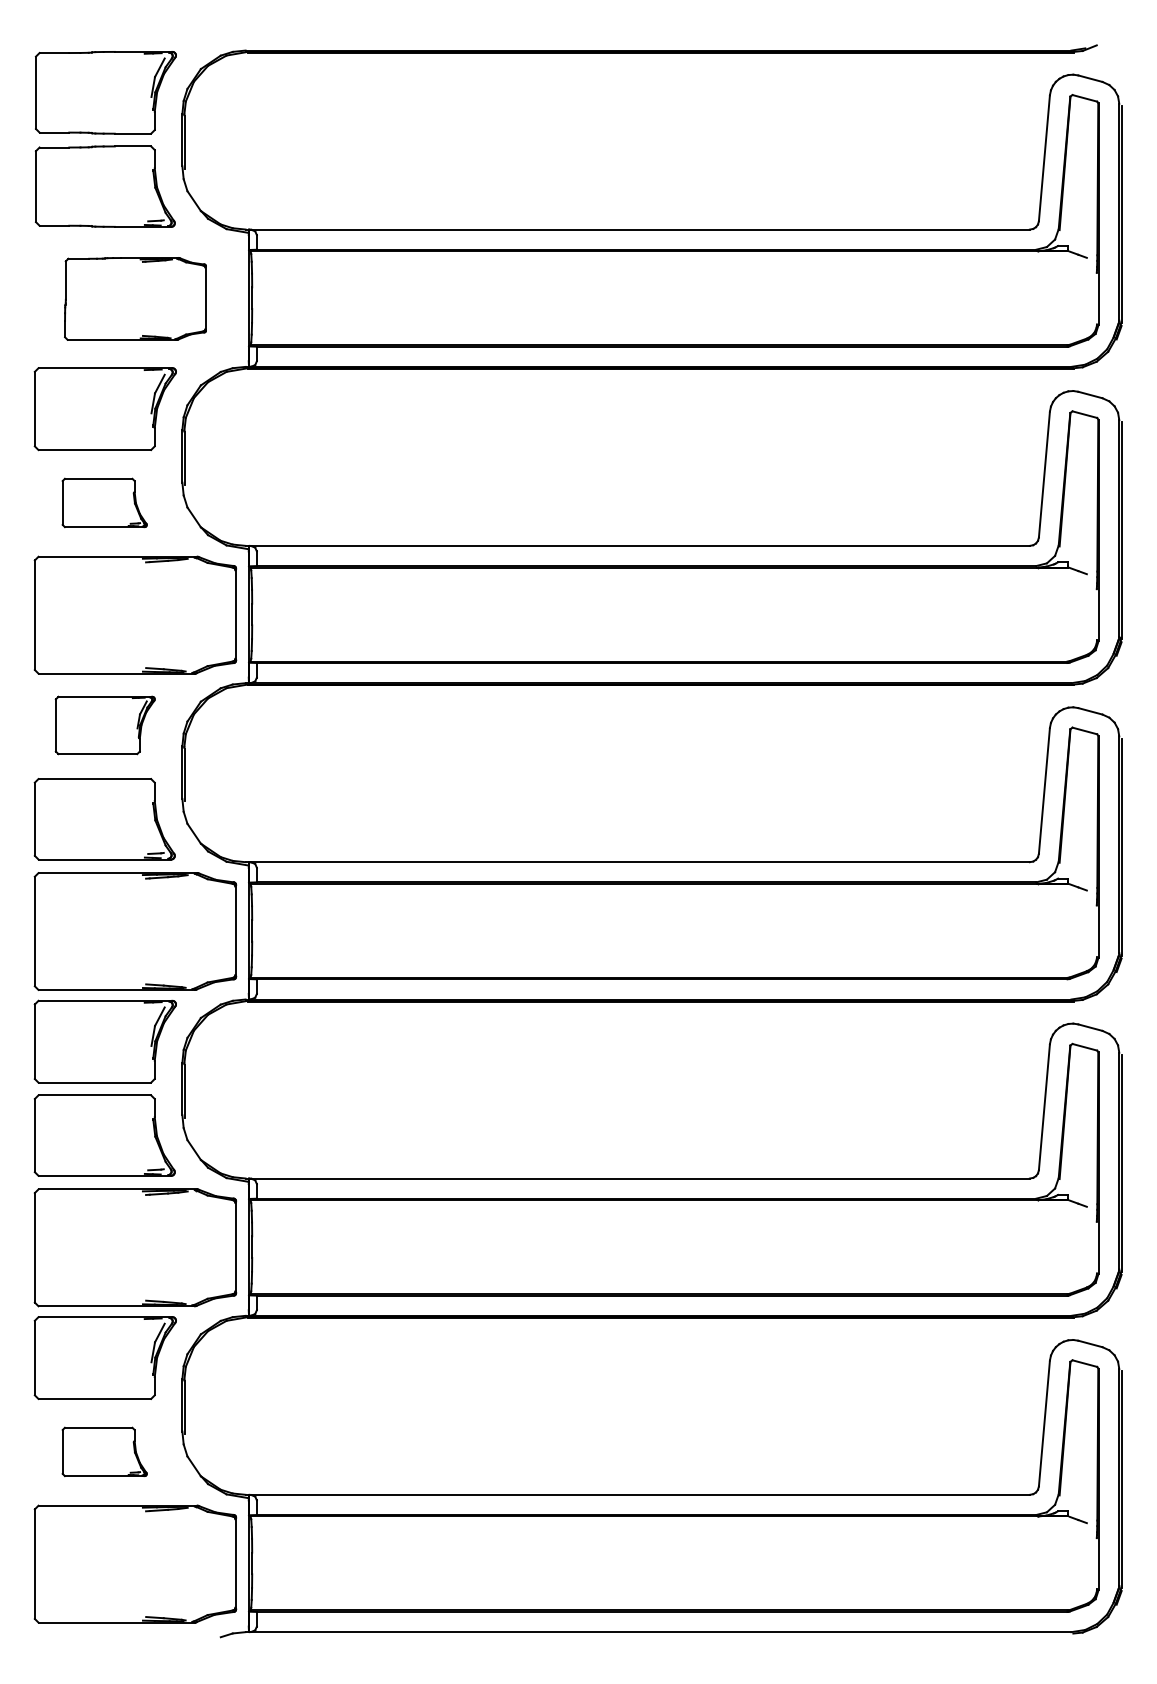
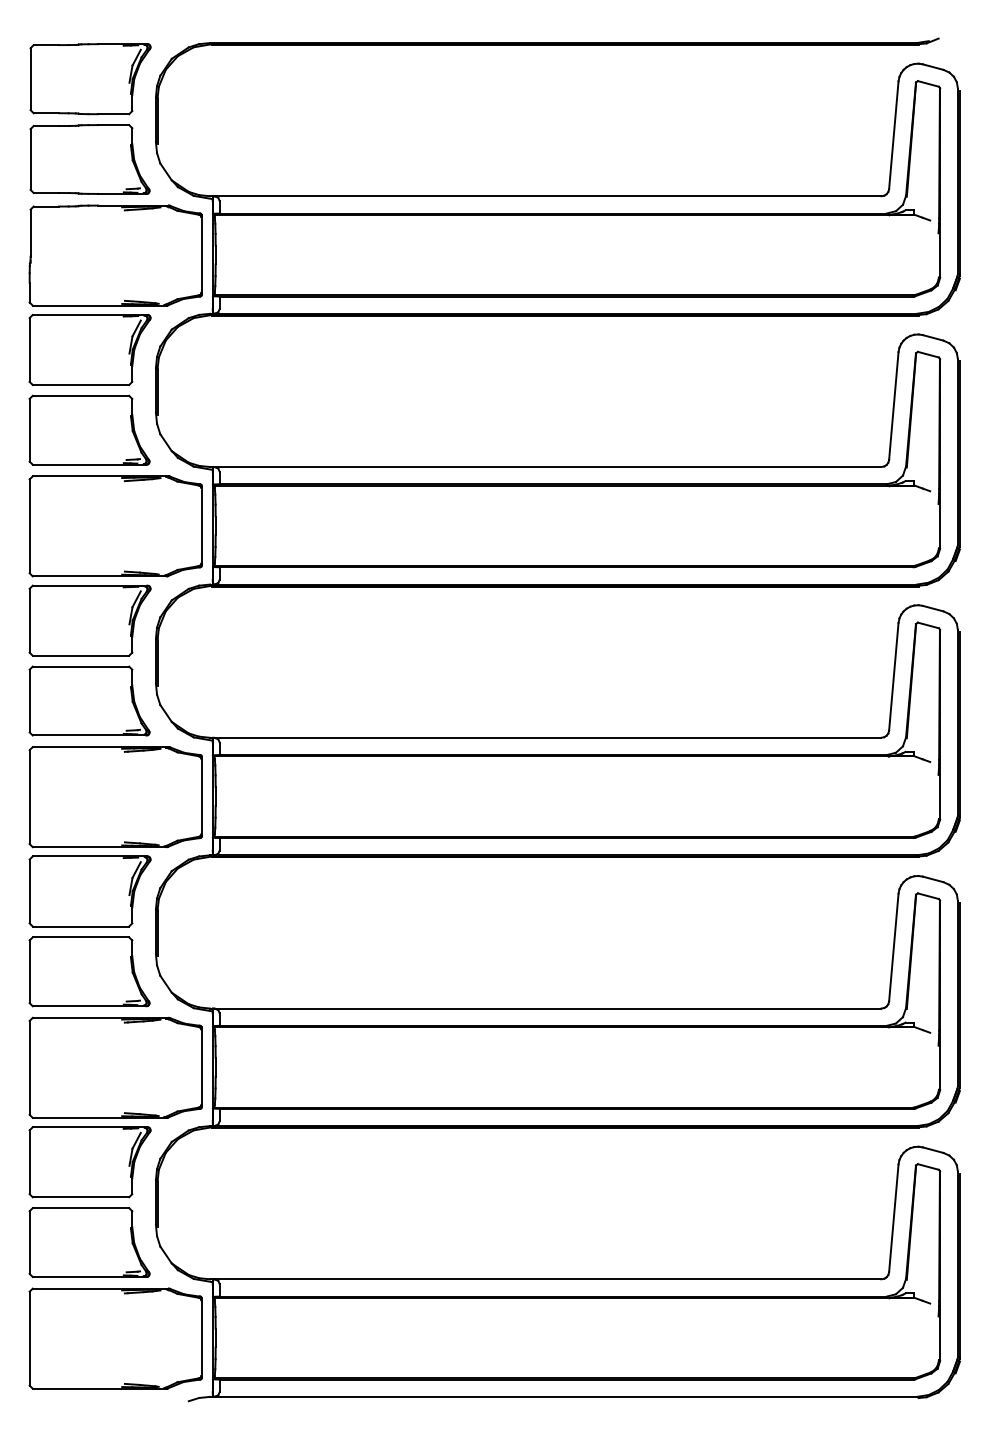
part: (135, 298) -> (115, 255), size x1.43
part: (104, 502) -> (89, 429), size x1.67
part: (104, 725) -> (89, 620), size x1.43
part: (104, 1451) -> (89, 1242), size x1.67

